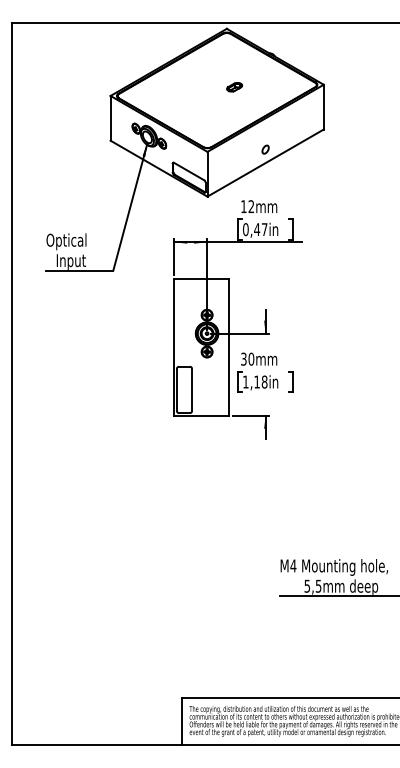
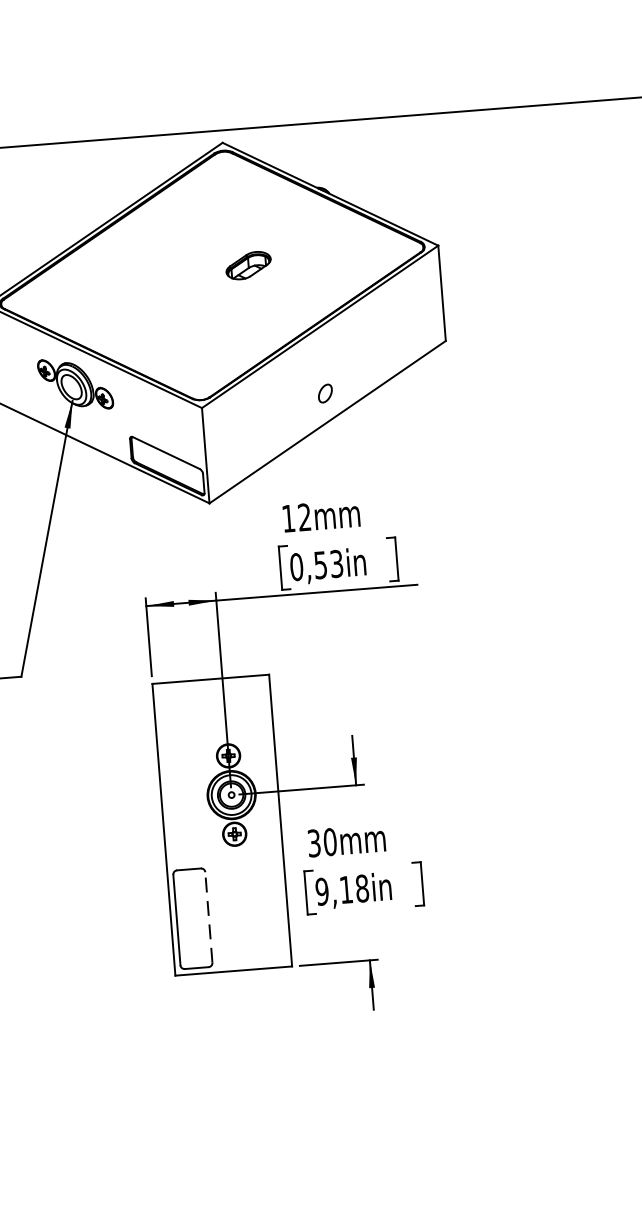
part: (234, 87) -> (248, 266), size x1.4
text: (260, 229) -> (327, 564), 0,47in -> 0,53in
text: (245, 381) -> (321, 890), 1,18in -> 9,18in
line: (191, 389) -> (207, 916), solid -> dashed

